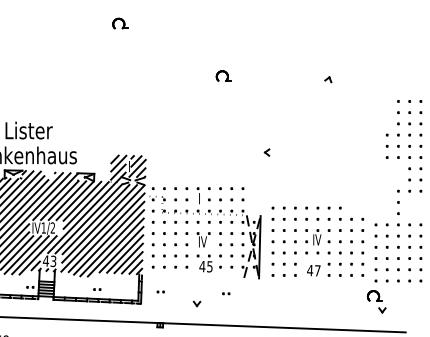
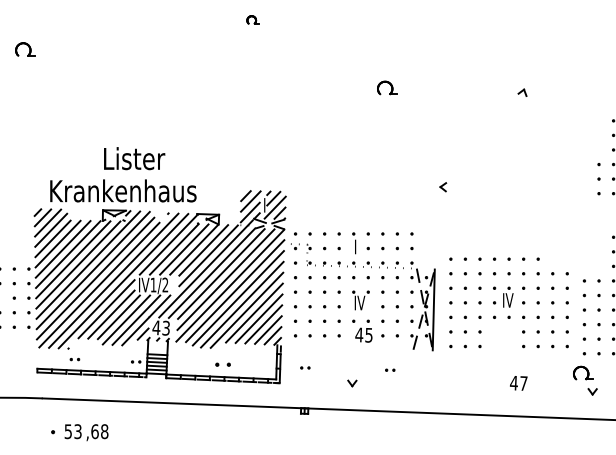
part: (120, 23) -> (252, 19), size x0.6
text: (313, 270) -> (518, 383), moved
part: (96, 289) -> (222, 364), size x1.6

